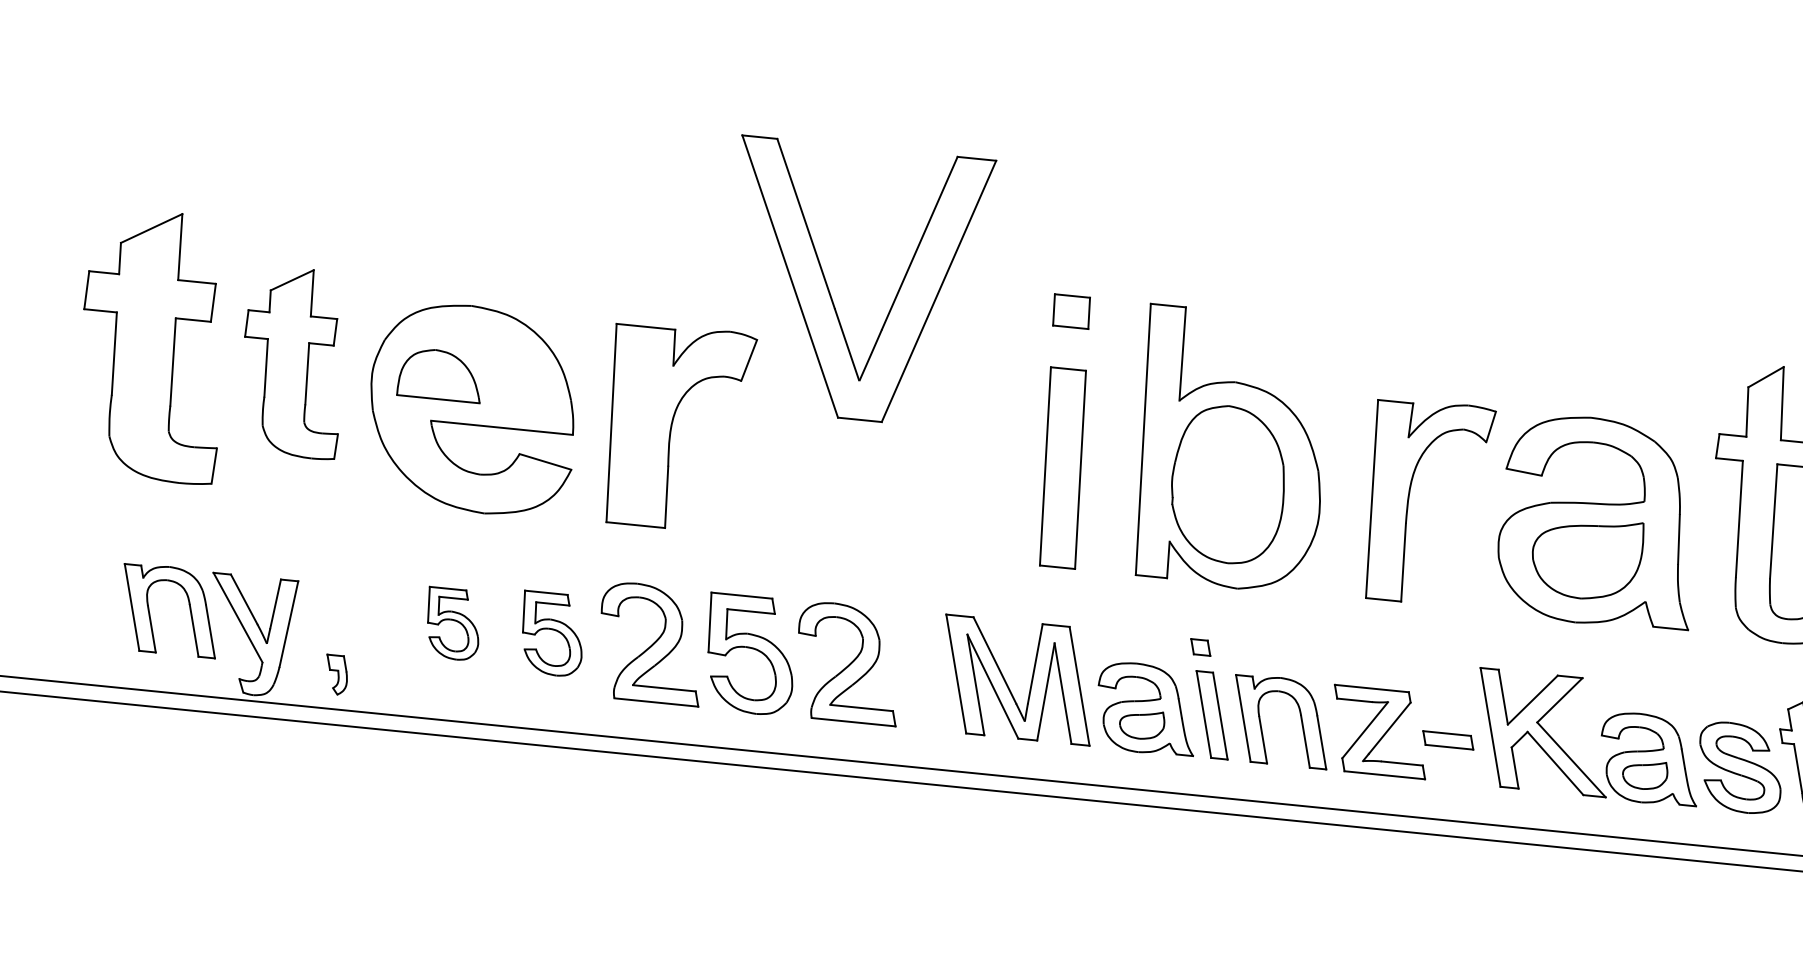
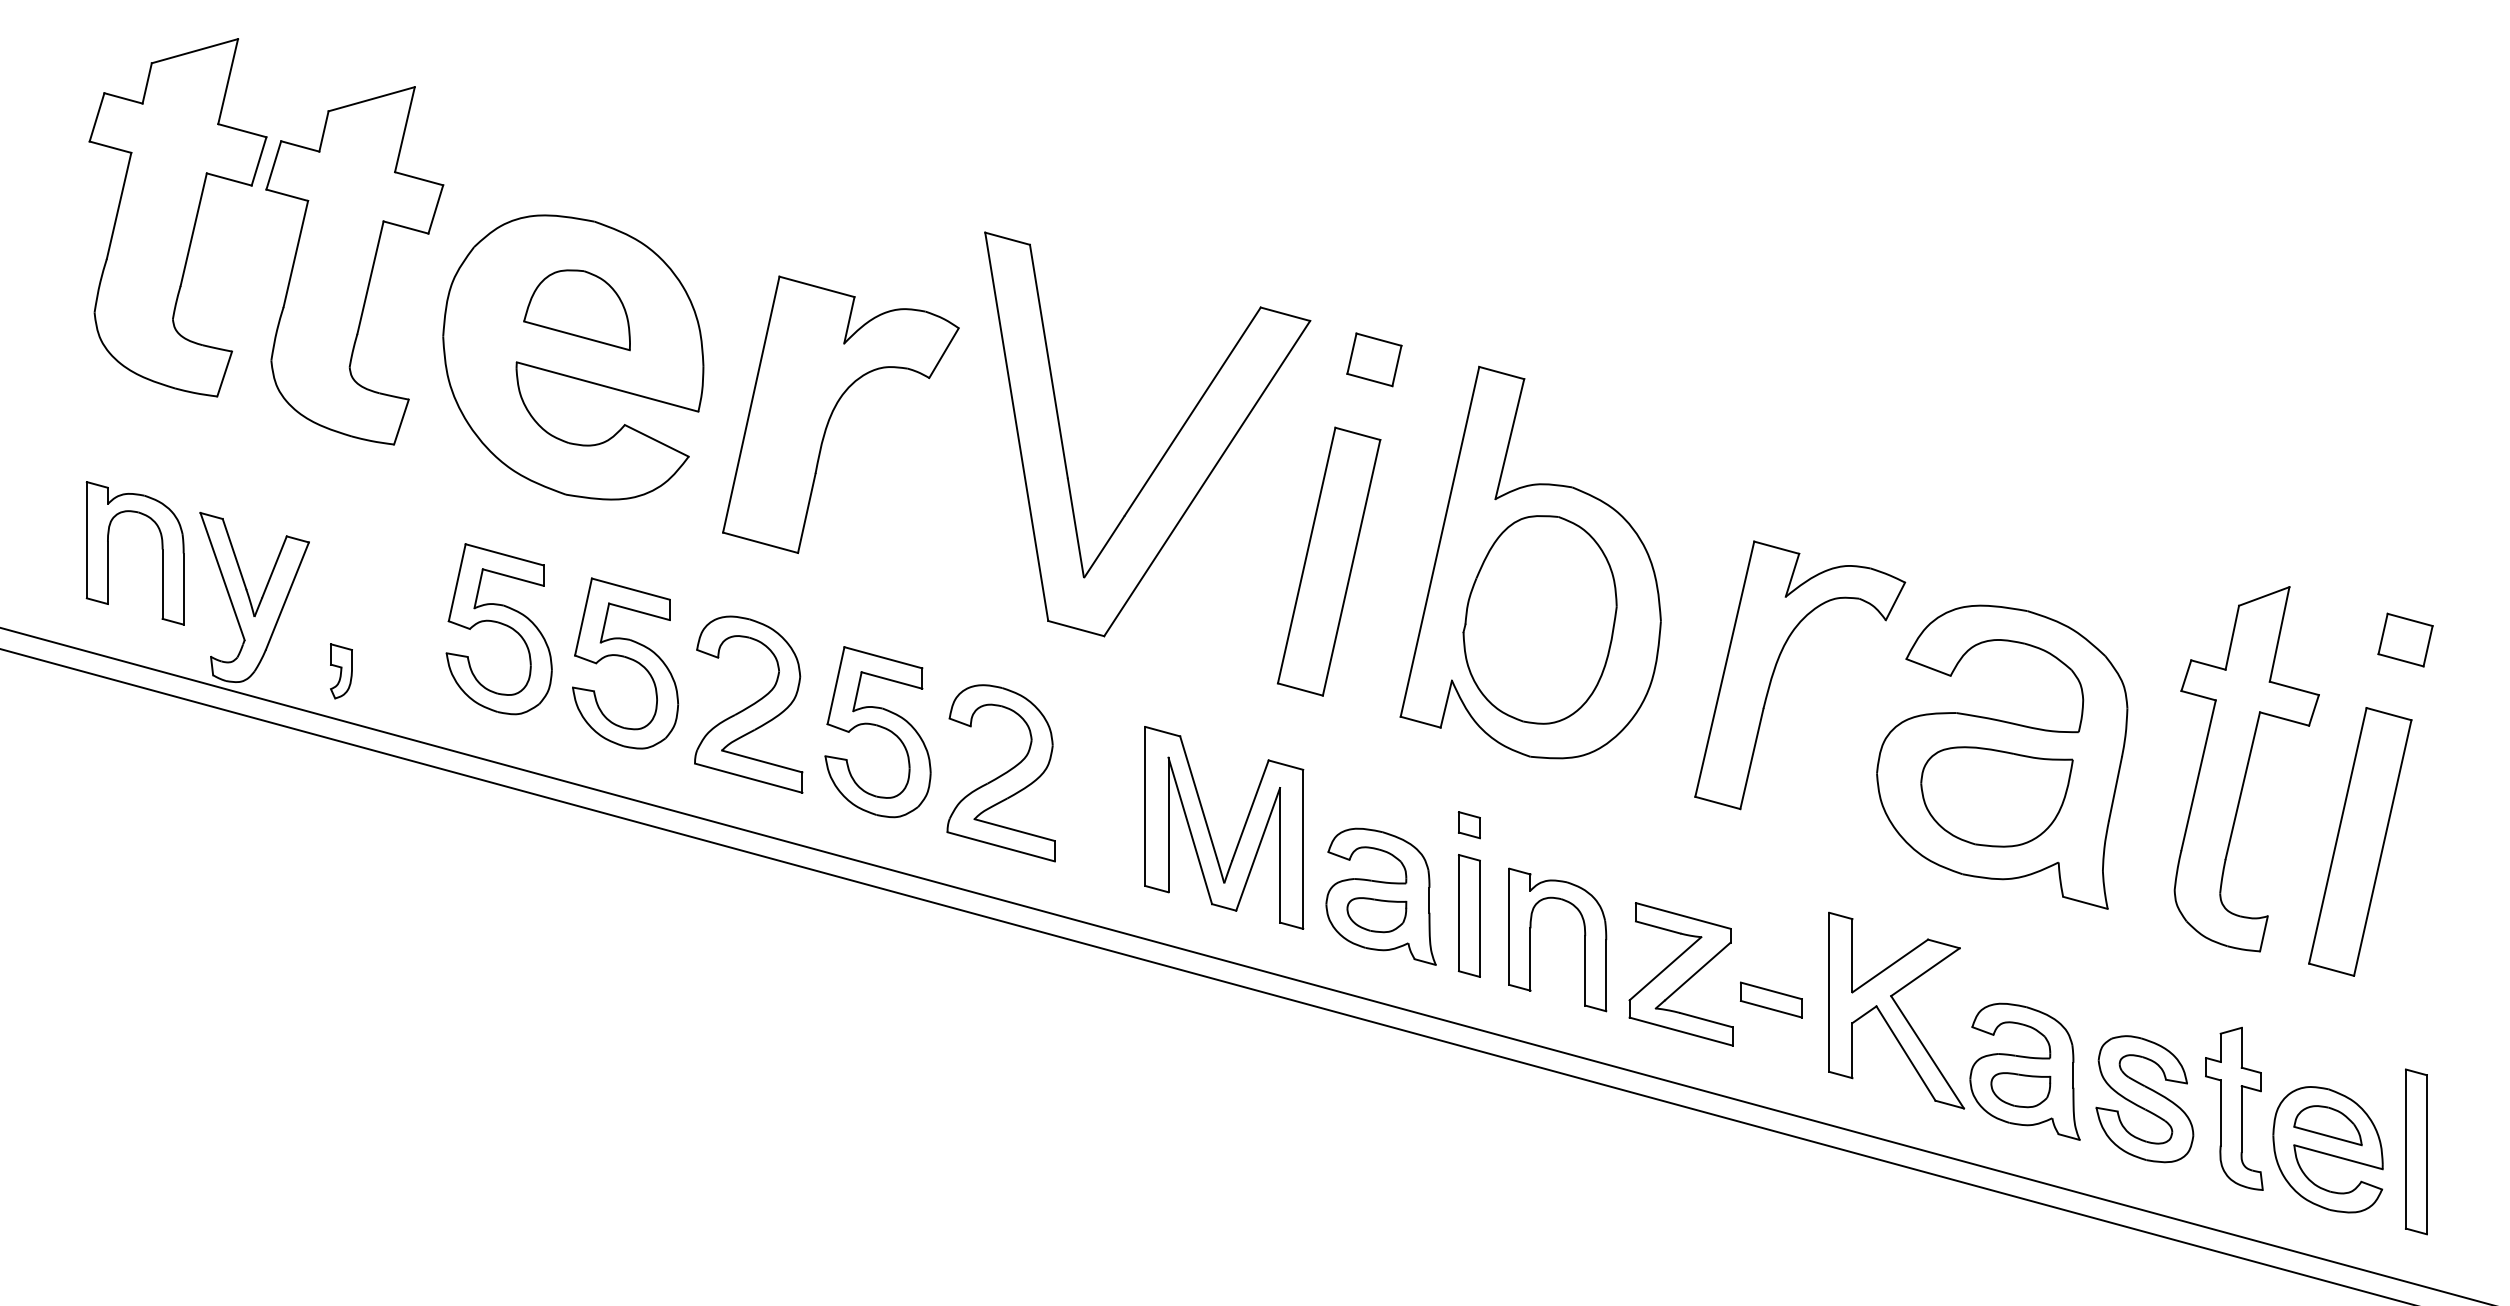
part: (906, 272) -> (1168, 446), moved
part: (297, 368) -> (354, 265), size x1.43
part: (434, 380) -> (576, 310), moved
part: (450, 622) -> (498, 629), size x1.67
part: (549, 632) -> (625, 663), size x1.43

